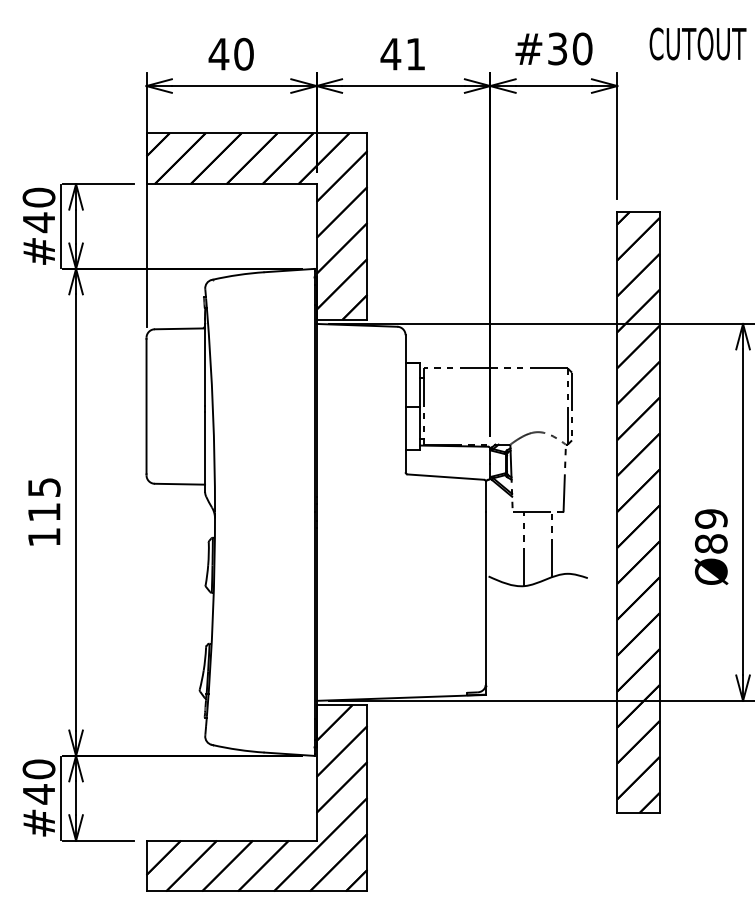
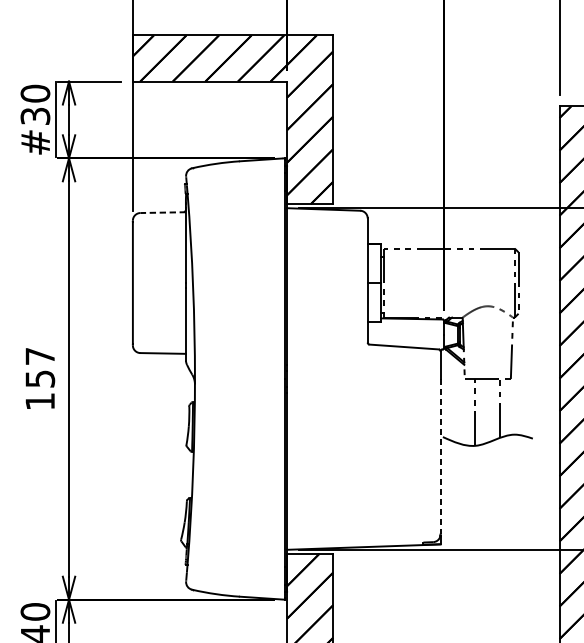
text: (38, 222) -> (34, 116), #40 -> #30
line: (179, 328) -> (162, 212), solid -> dashed
text: (44, 499) -> (40, 367), 115 -> 157
line: (486, 598) -> (441, 457), solid -> dashed

